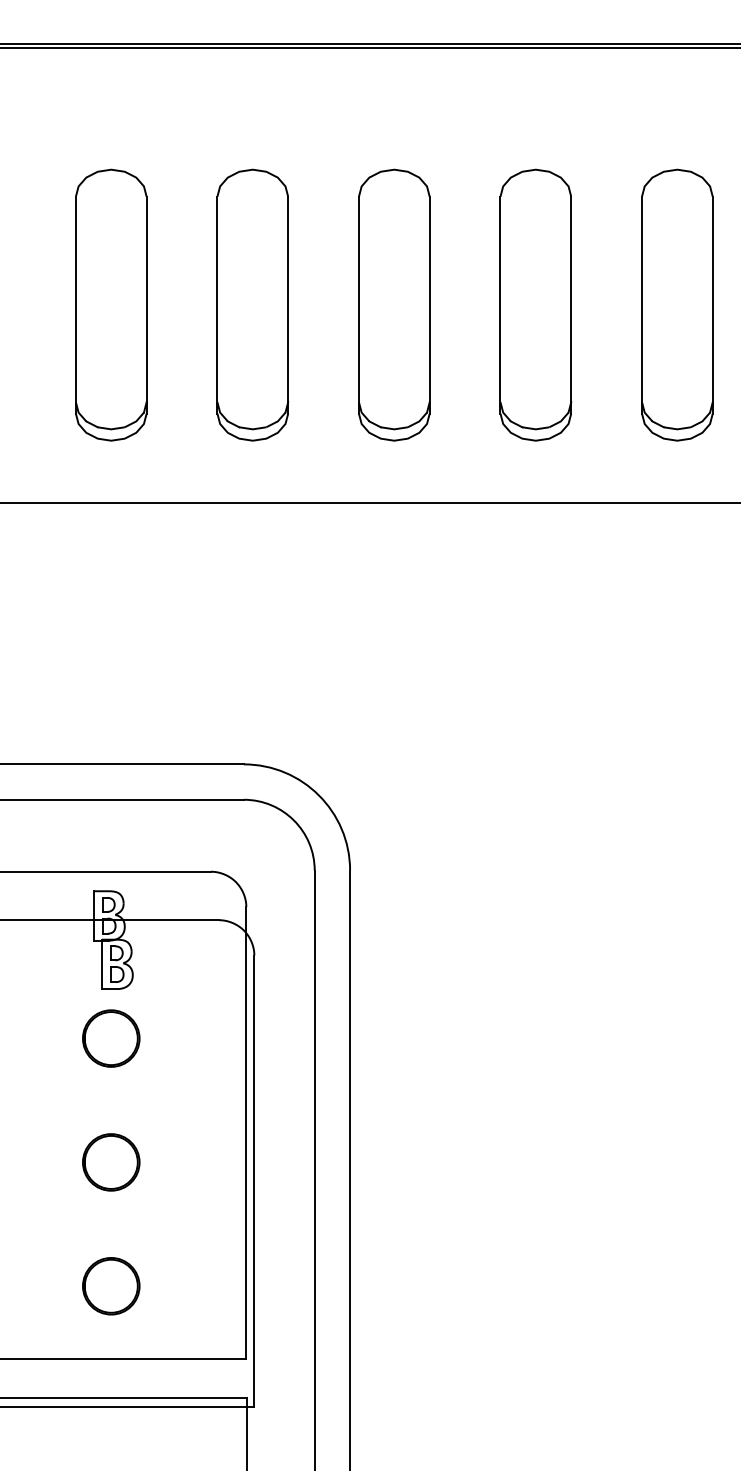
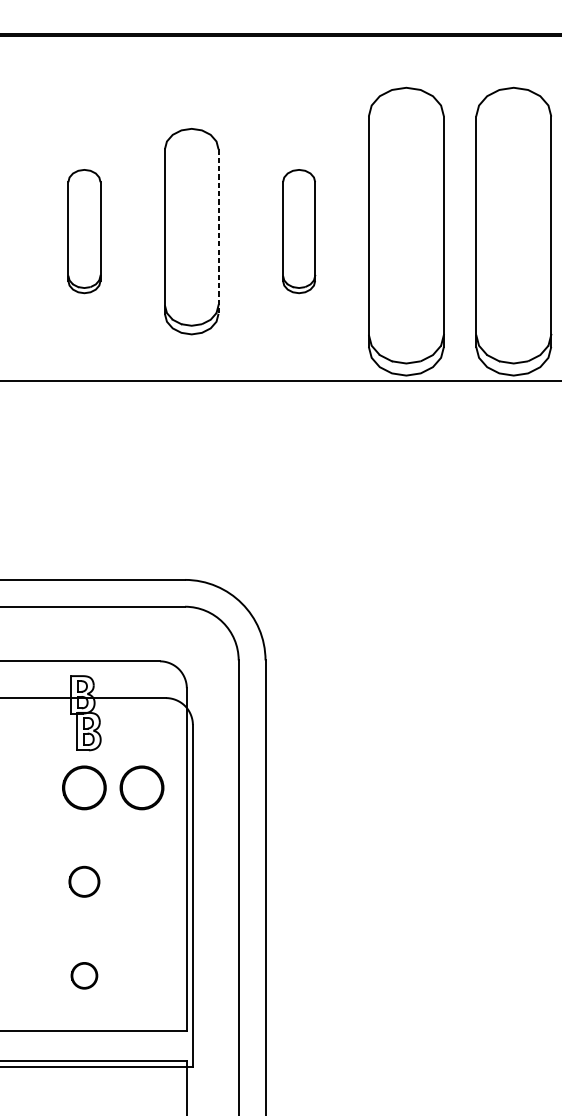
part: (111, 304) -> (84, 231), size x0.6
part: (394, 304) -> (299, 231), size x0.6
part: (535, 304) -> (406, 231), size x1.4
part: (677, 304) -> (513, 231), size x1.4
line: (288, 305) -> (218, 231), solid -> dashed
part: (187, 1038) -> (142, 787), added
part: (111, 1162) -> (84, 881), size x0.7
part: (111, 1286) -> (84, 975), size x0.6

